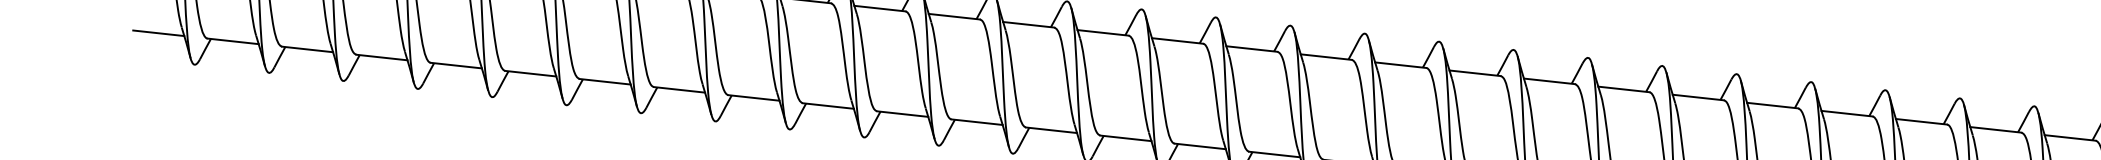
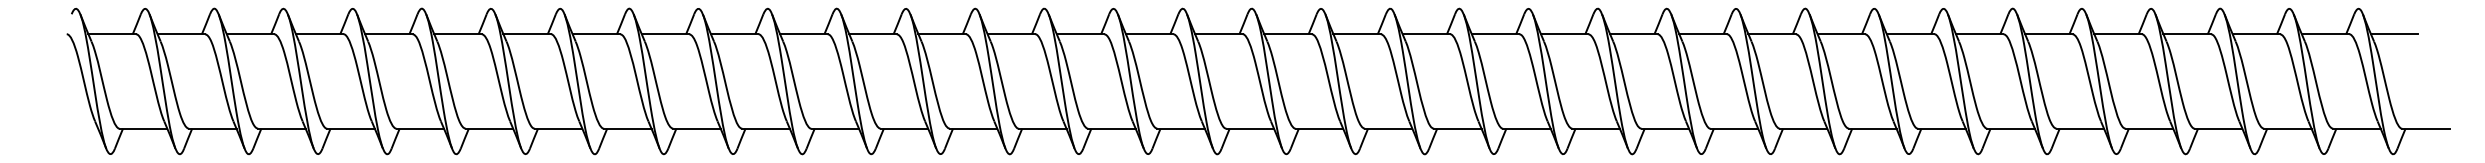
line: (158, 32) -> (74, 128), removed

